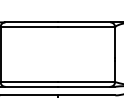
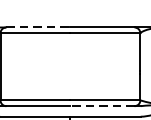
line: (32, 22) -> (39, 27), solid -> dashed
line: (83, 86) -> (101, 105), solid -> dashed

